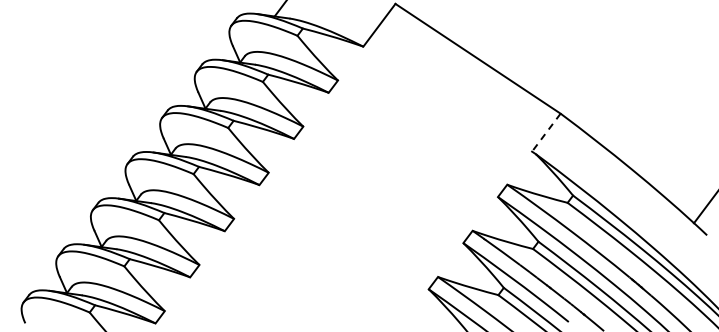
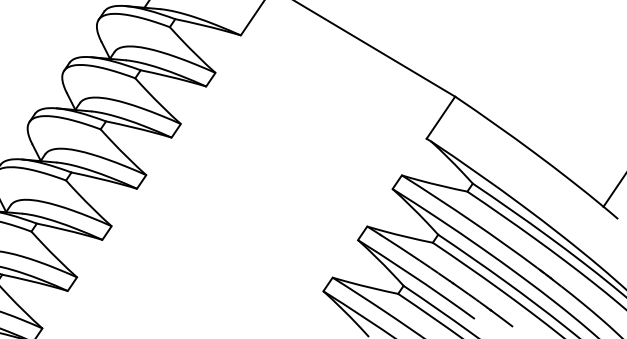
line: (546, 132) -> (441, 117), dashed -> solid

